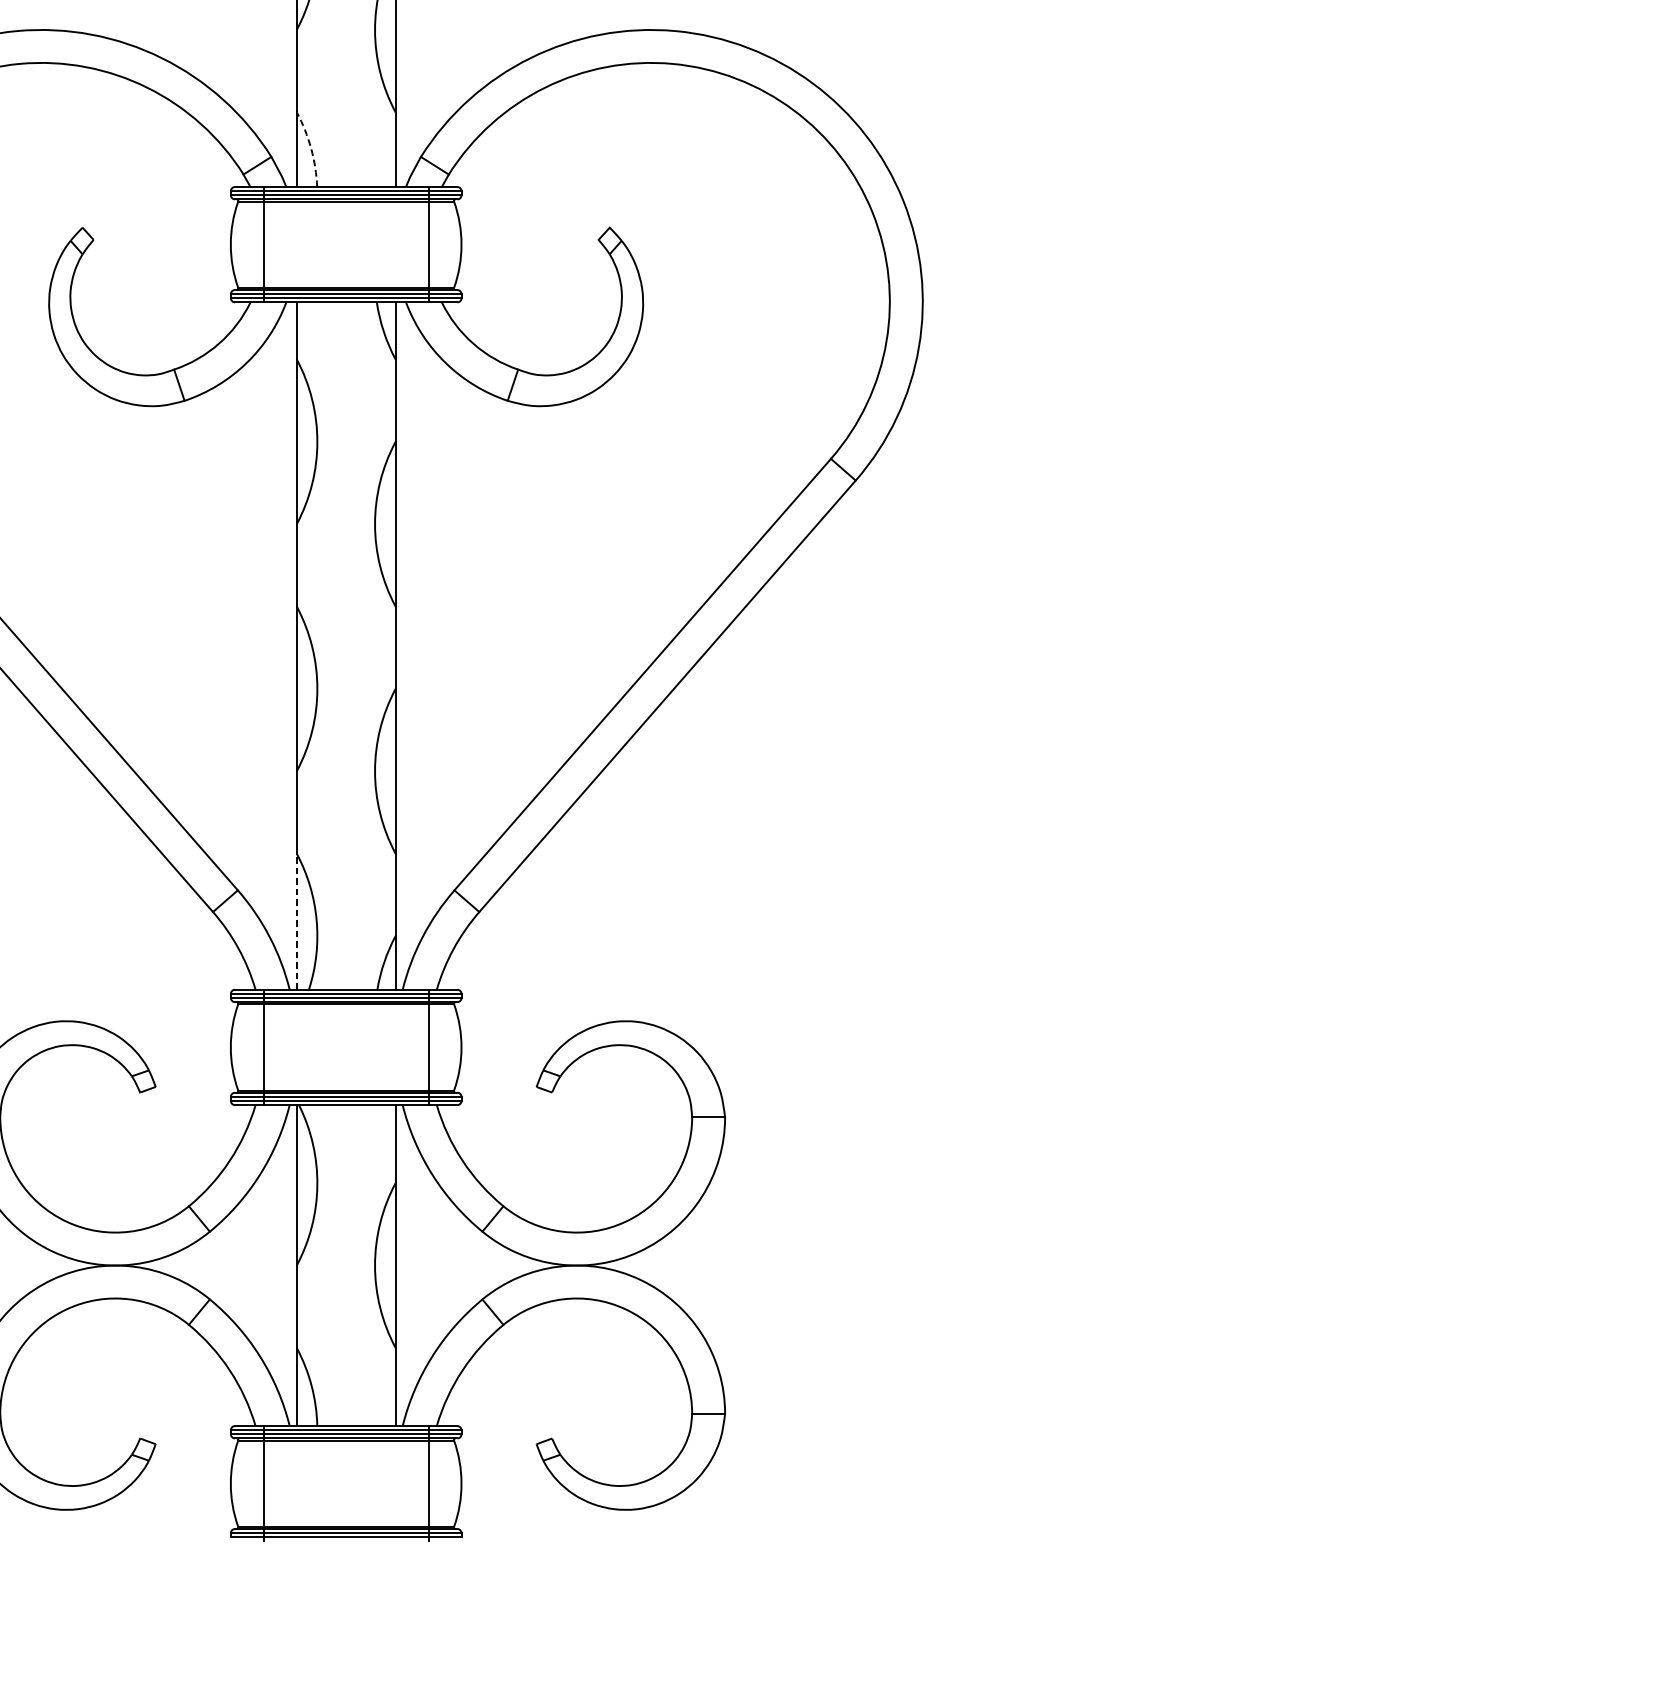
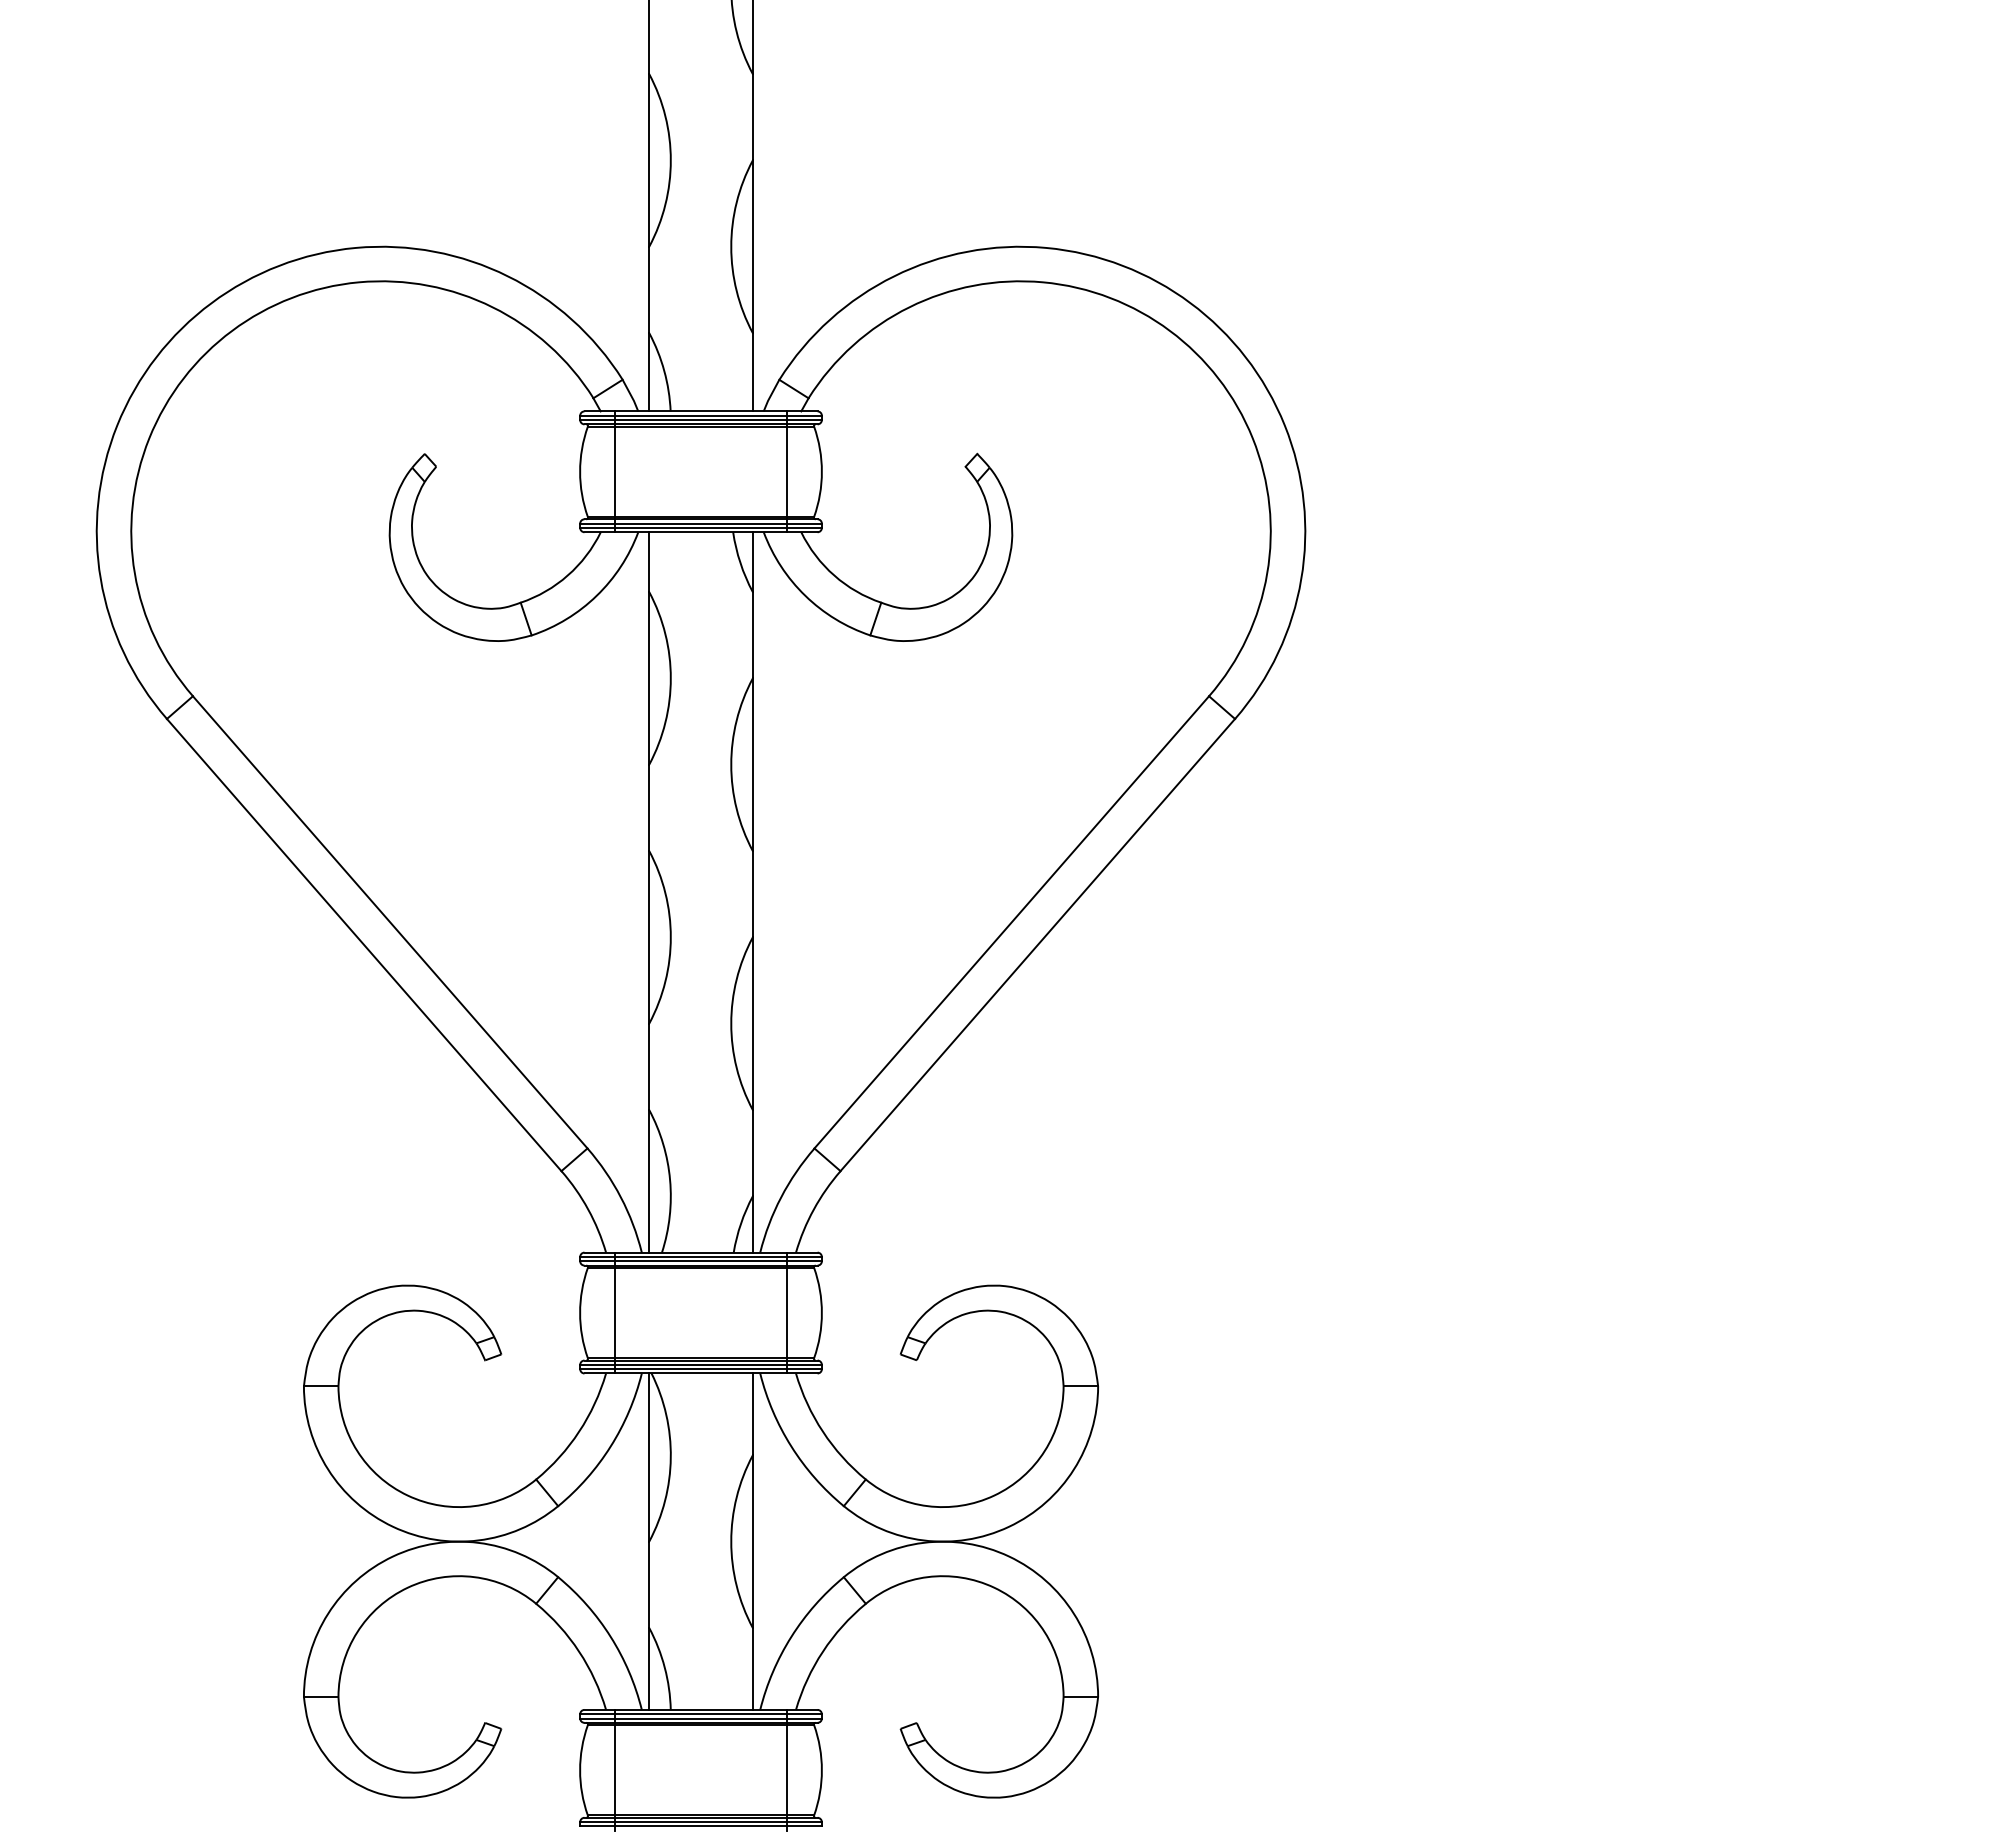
arc: (311, 148) -> (664, 371), dashed -> solid
line: (297, 920) -> (649, 1180), dashed -> solid

